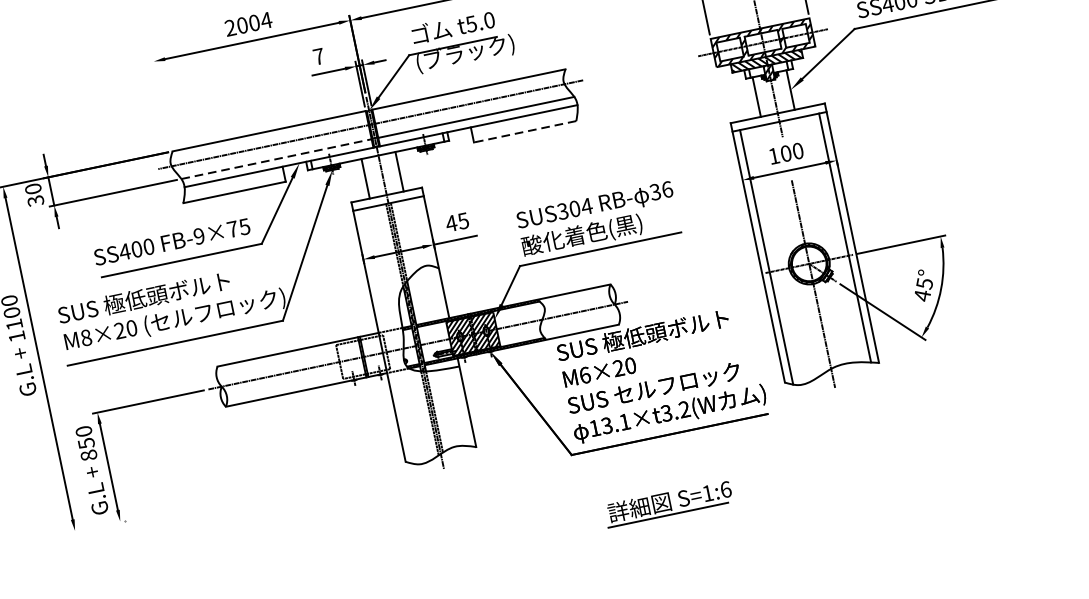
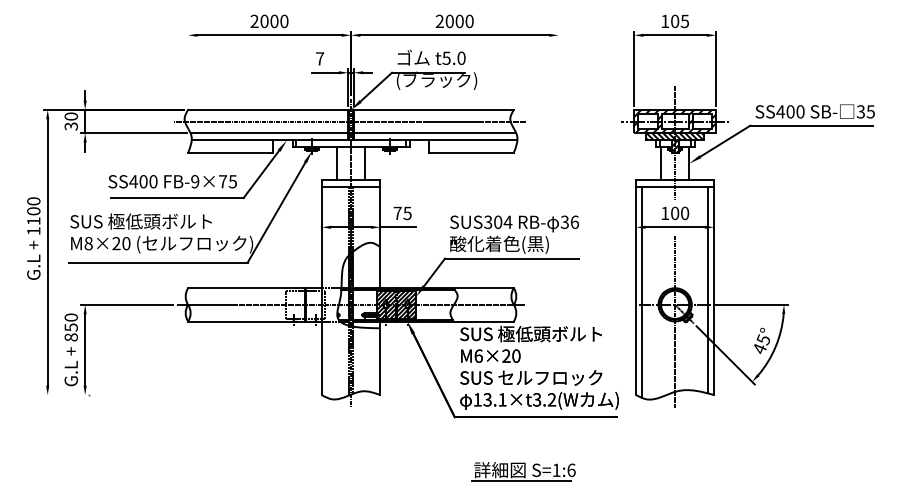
text: (265, 20) -> (283, 21), 2004 -> 2000
line: (523, 131) -> (470, 152), dashed -> solid
line: (276, 159) -> (269, 133), dashed -> solid
text: (451, 222) -> (397, 212), 45 -> 75

